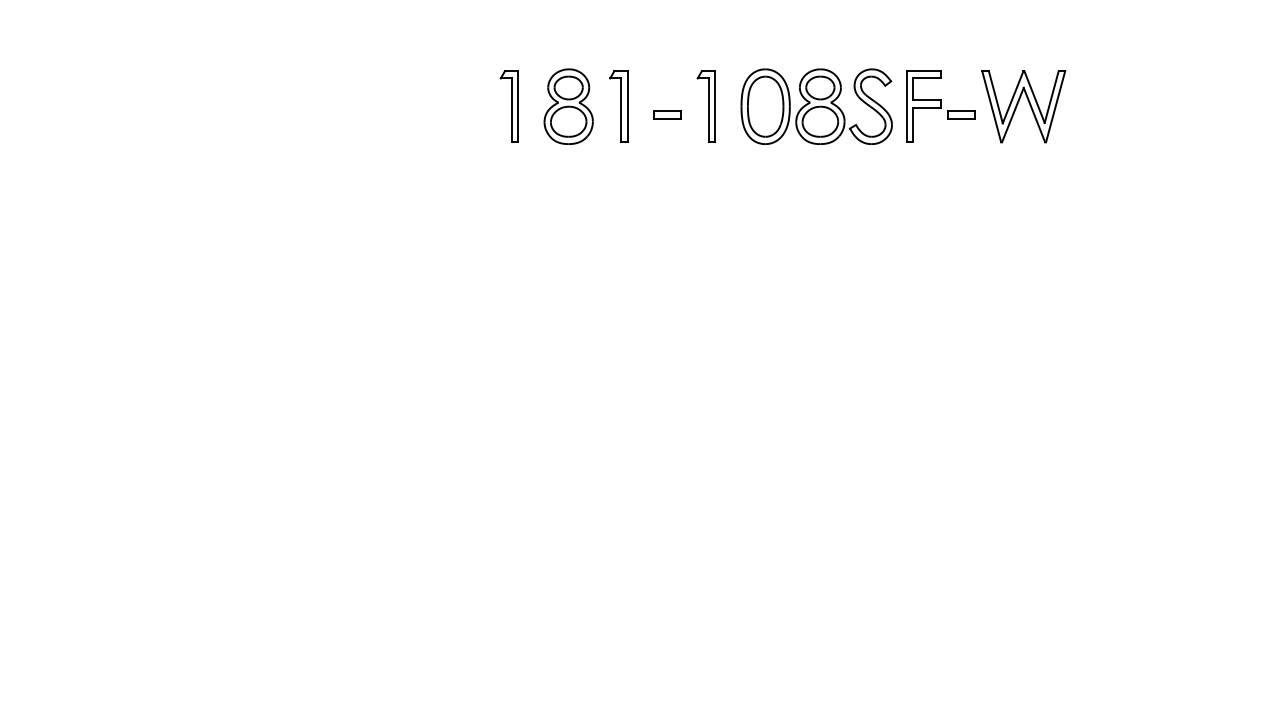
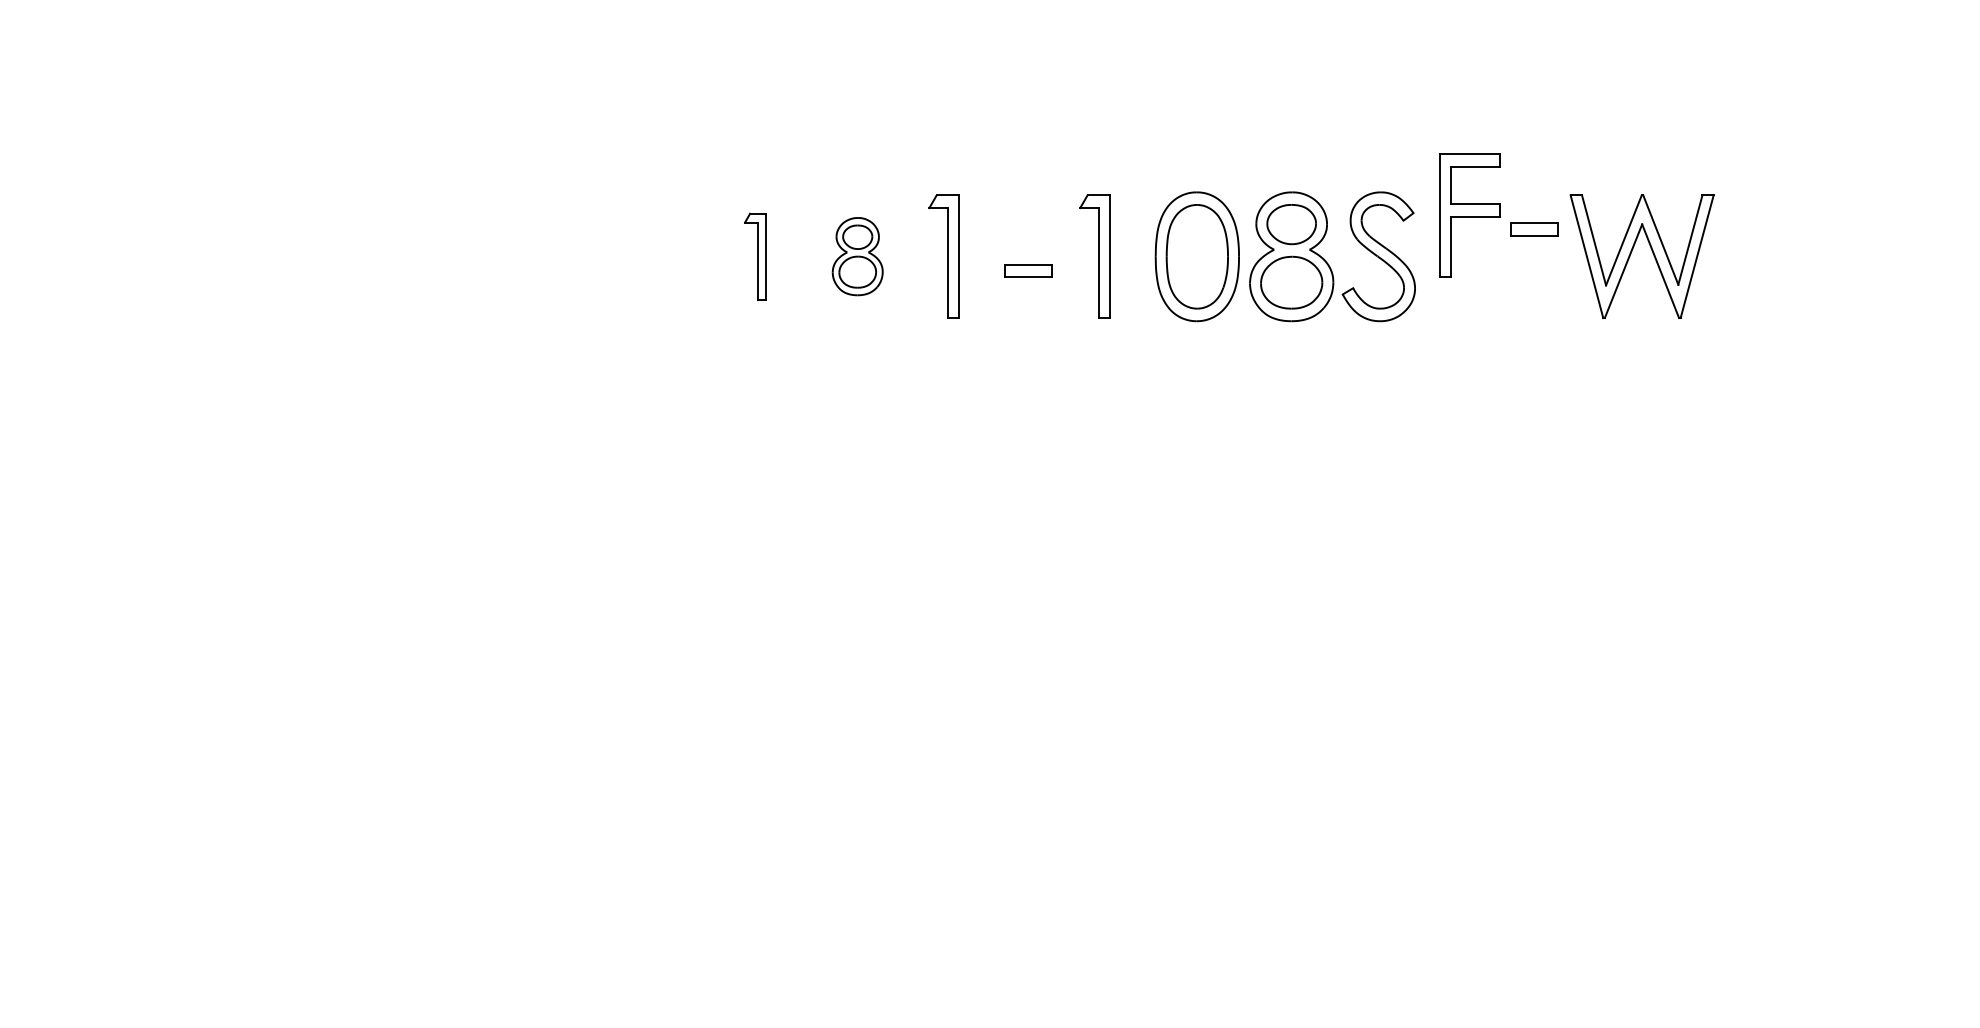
part: (508, 106) -> (754, 256), size x0.7
part: (568, 106) -> (857, 256), size x0.6
part: (940, 106) -> (1498, 215), moved

